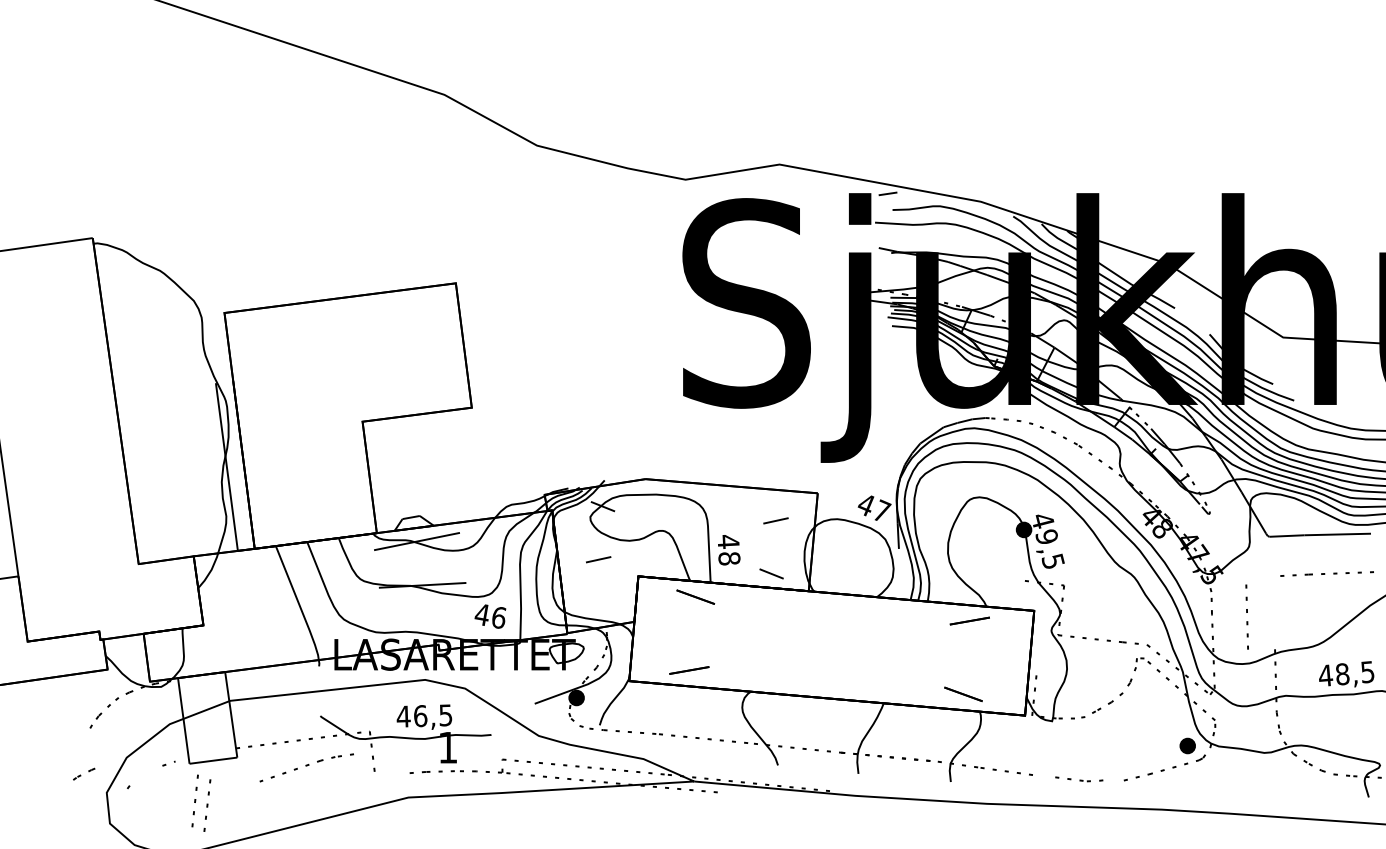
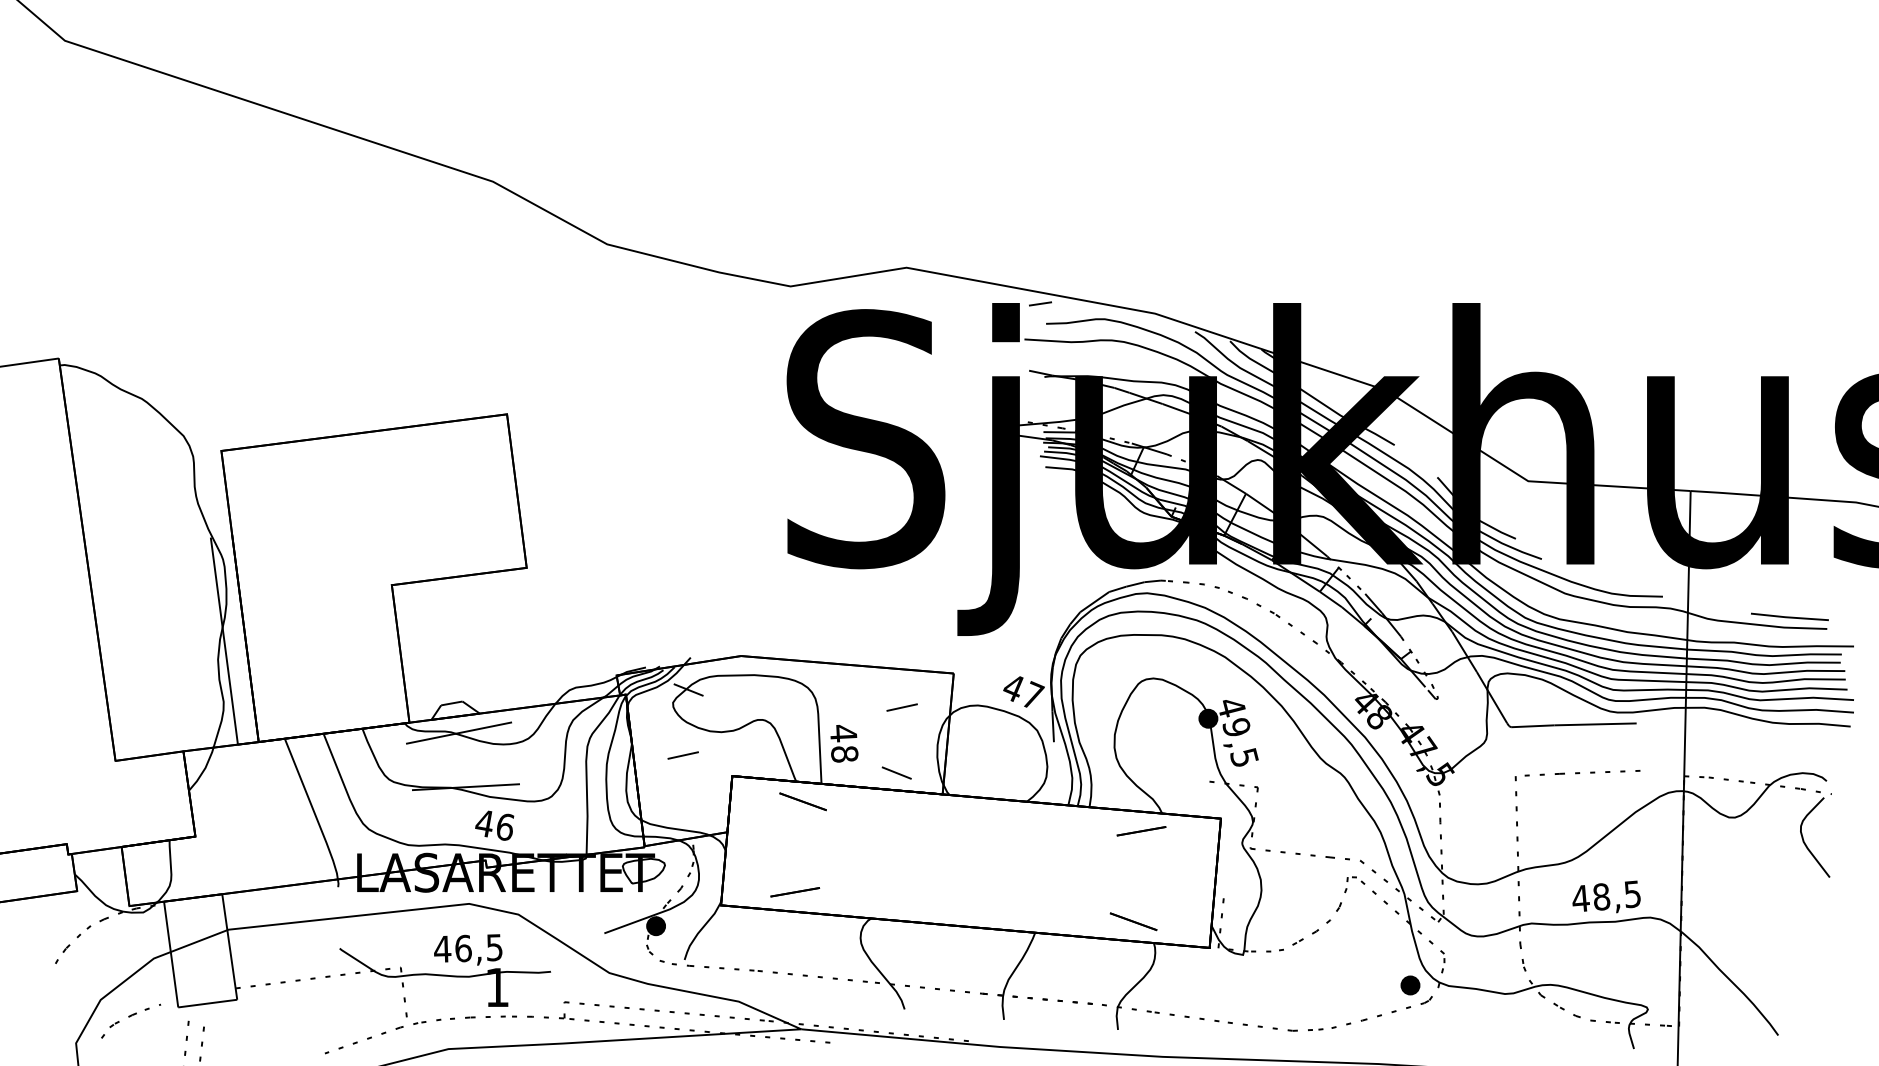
line: (1246, 613) -> (1516, 811), moved
text: (490, 616) -> (494, 825), moved
part: (306, 767) -> (382, 1036), moved
part: (83, 773) -> (122, 1019), moved
part: (1078, 779) -> (1275, 1026), size x1.67

